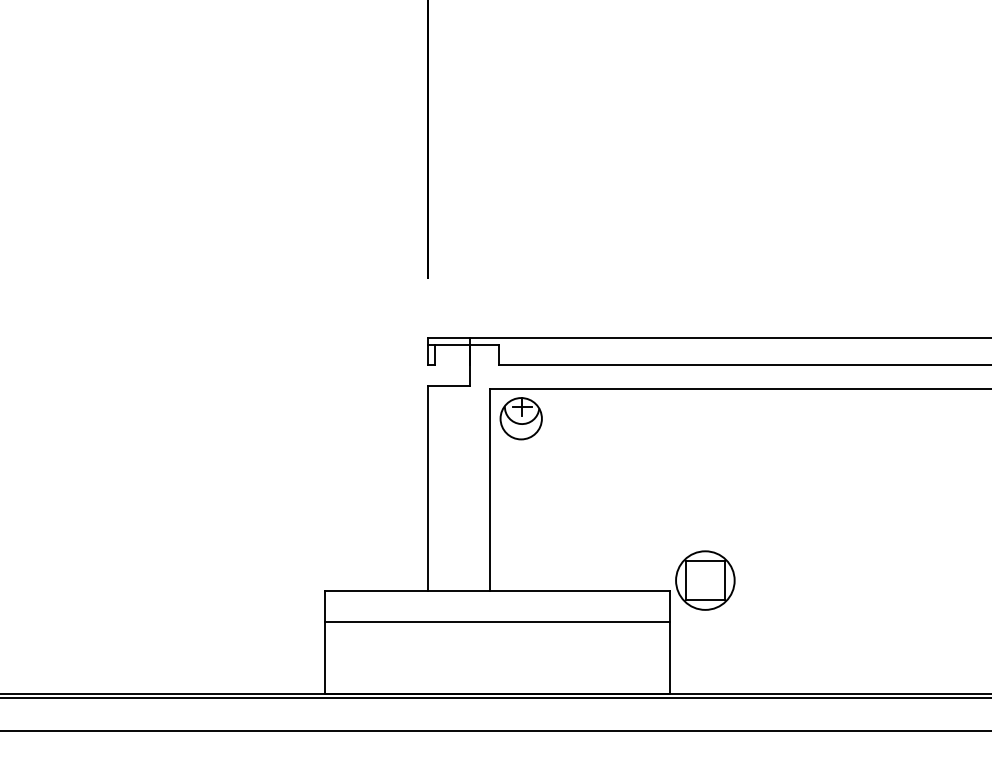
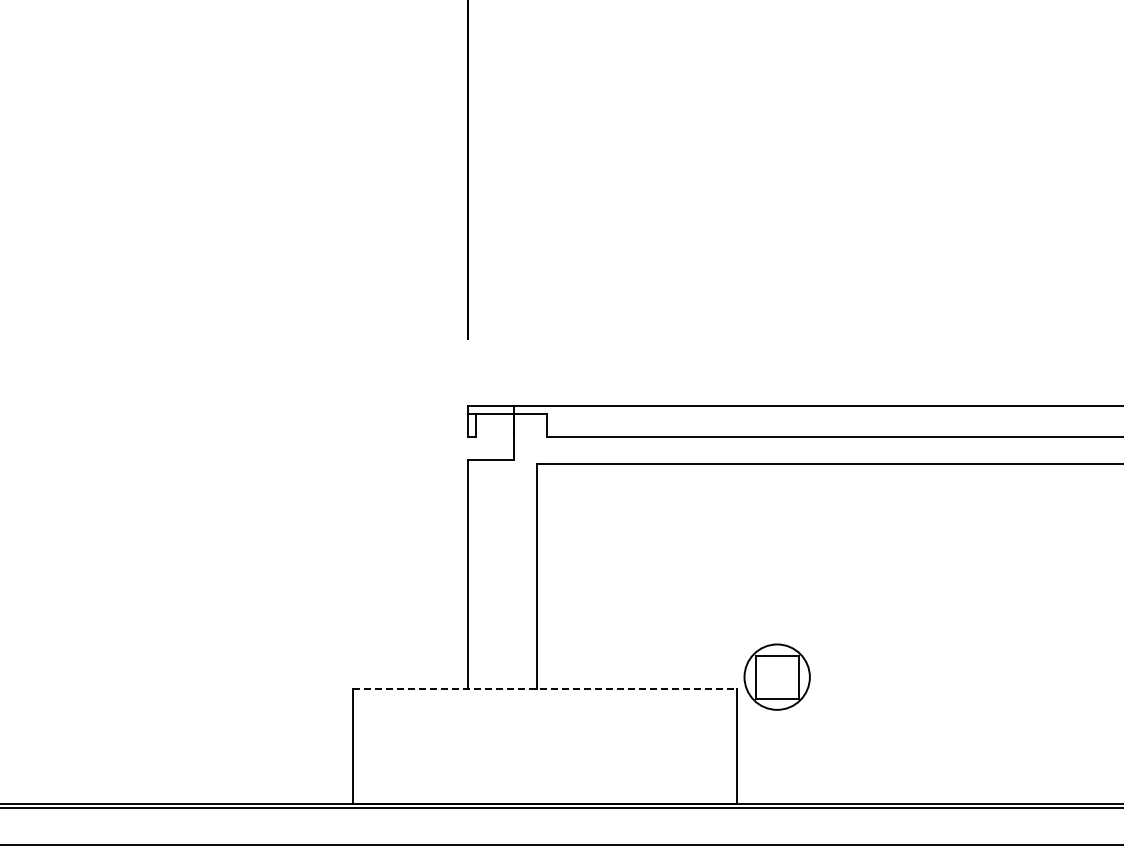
part: (521, 418) -> (571, 496), removed
line: (497, 590) -> (545, 688), solid -> dashed
line: (496, 622) -> (544, 723), removed

